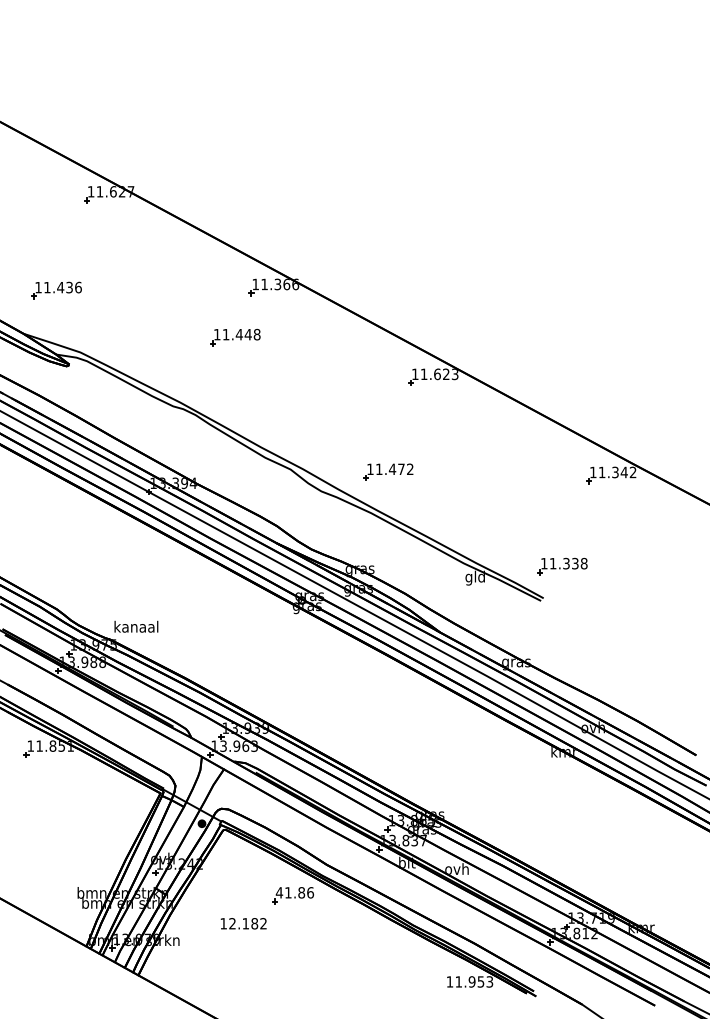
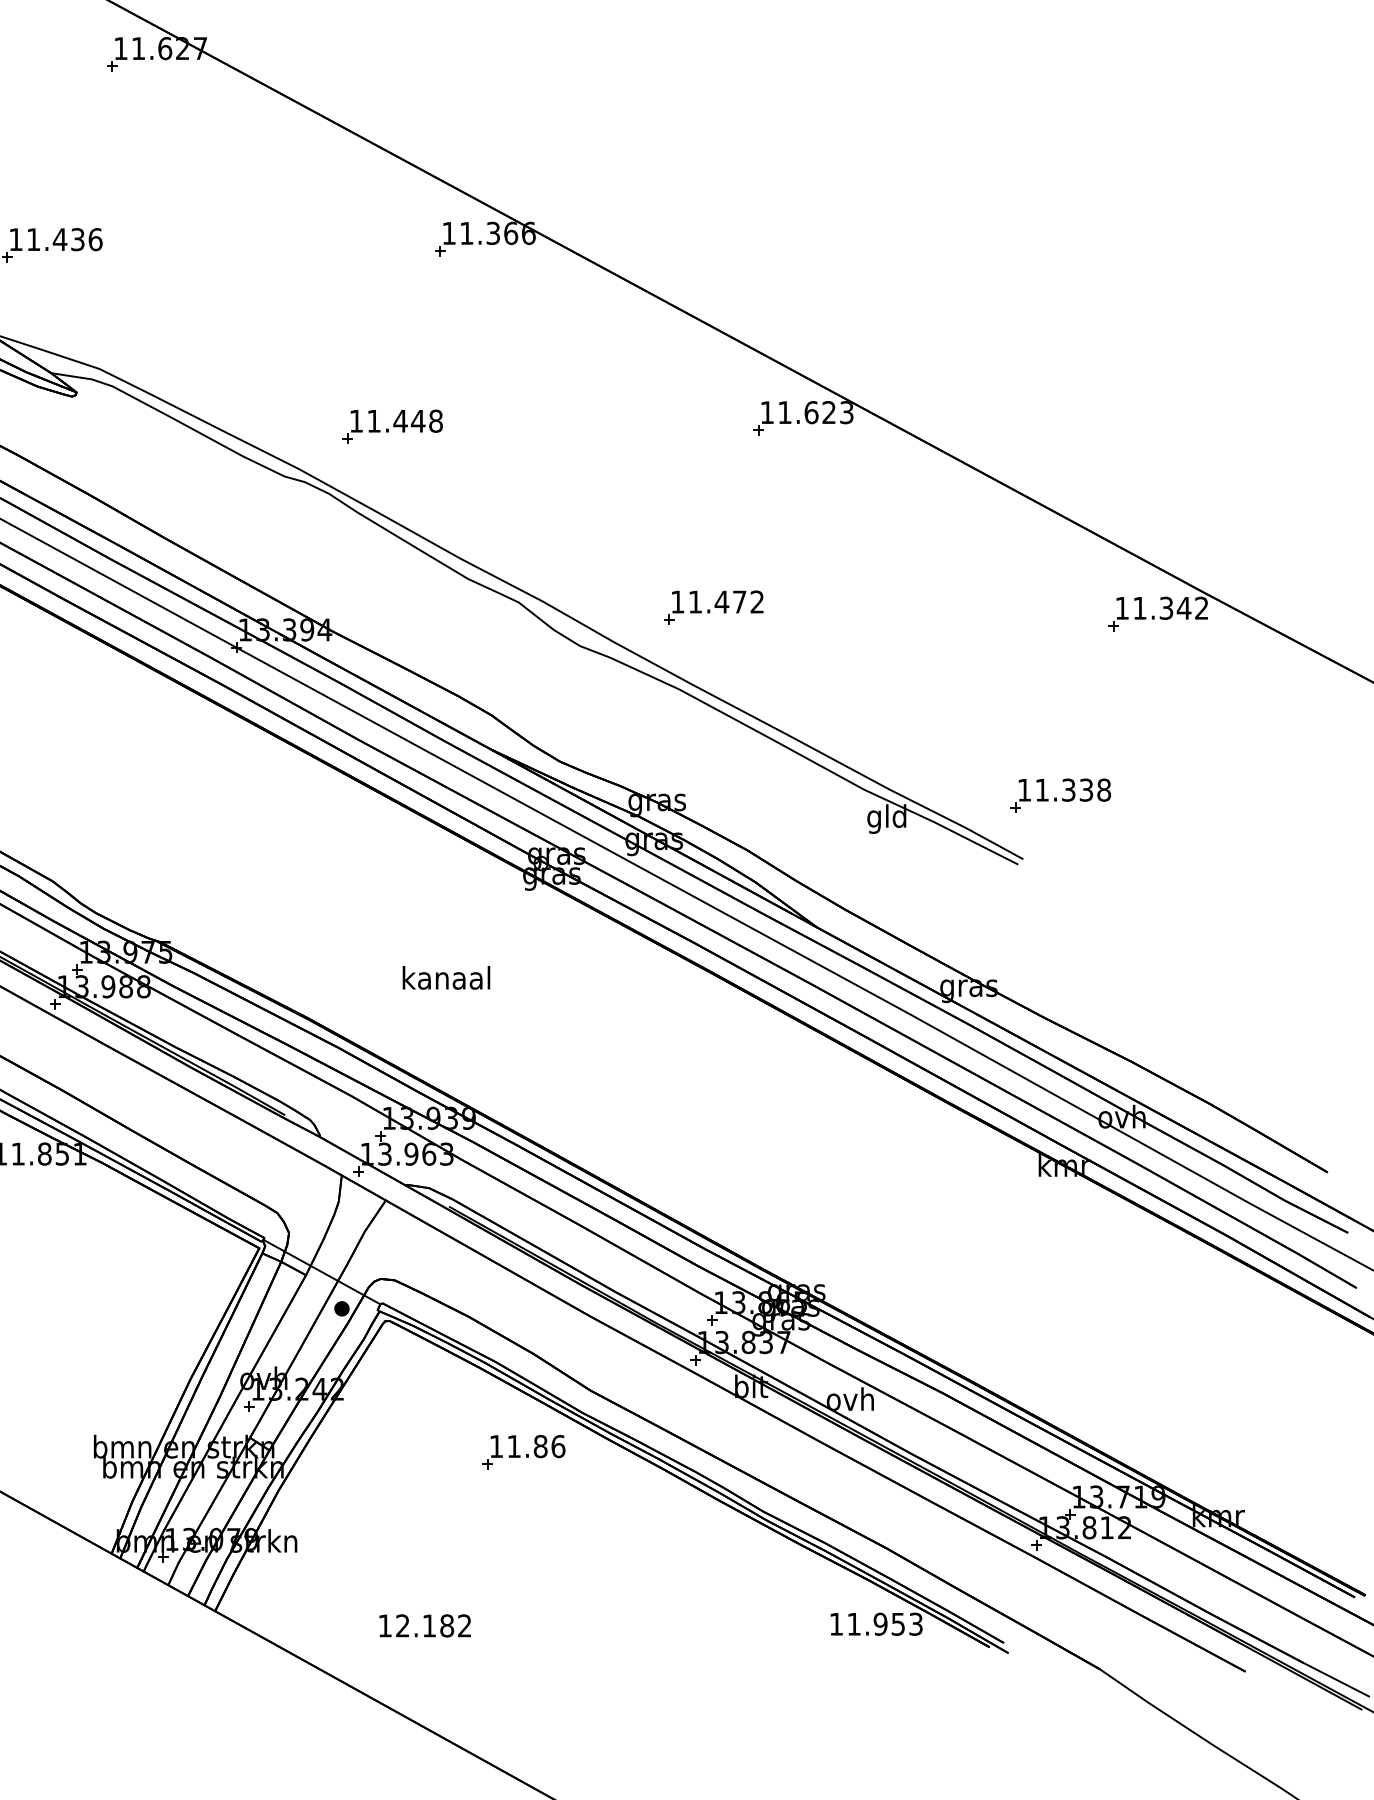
part: (235, 337) -> (392, 426), moved
text: (136, 626) -> (446, 977), moved
text: (279, 892) -> (496, 1445), 41.86 -> 11.86
text: (243, 923) -> (424, 1625), moved

